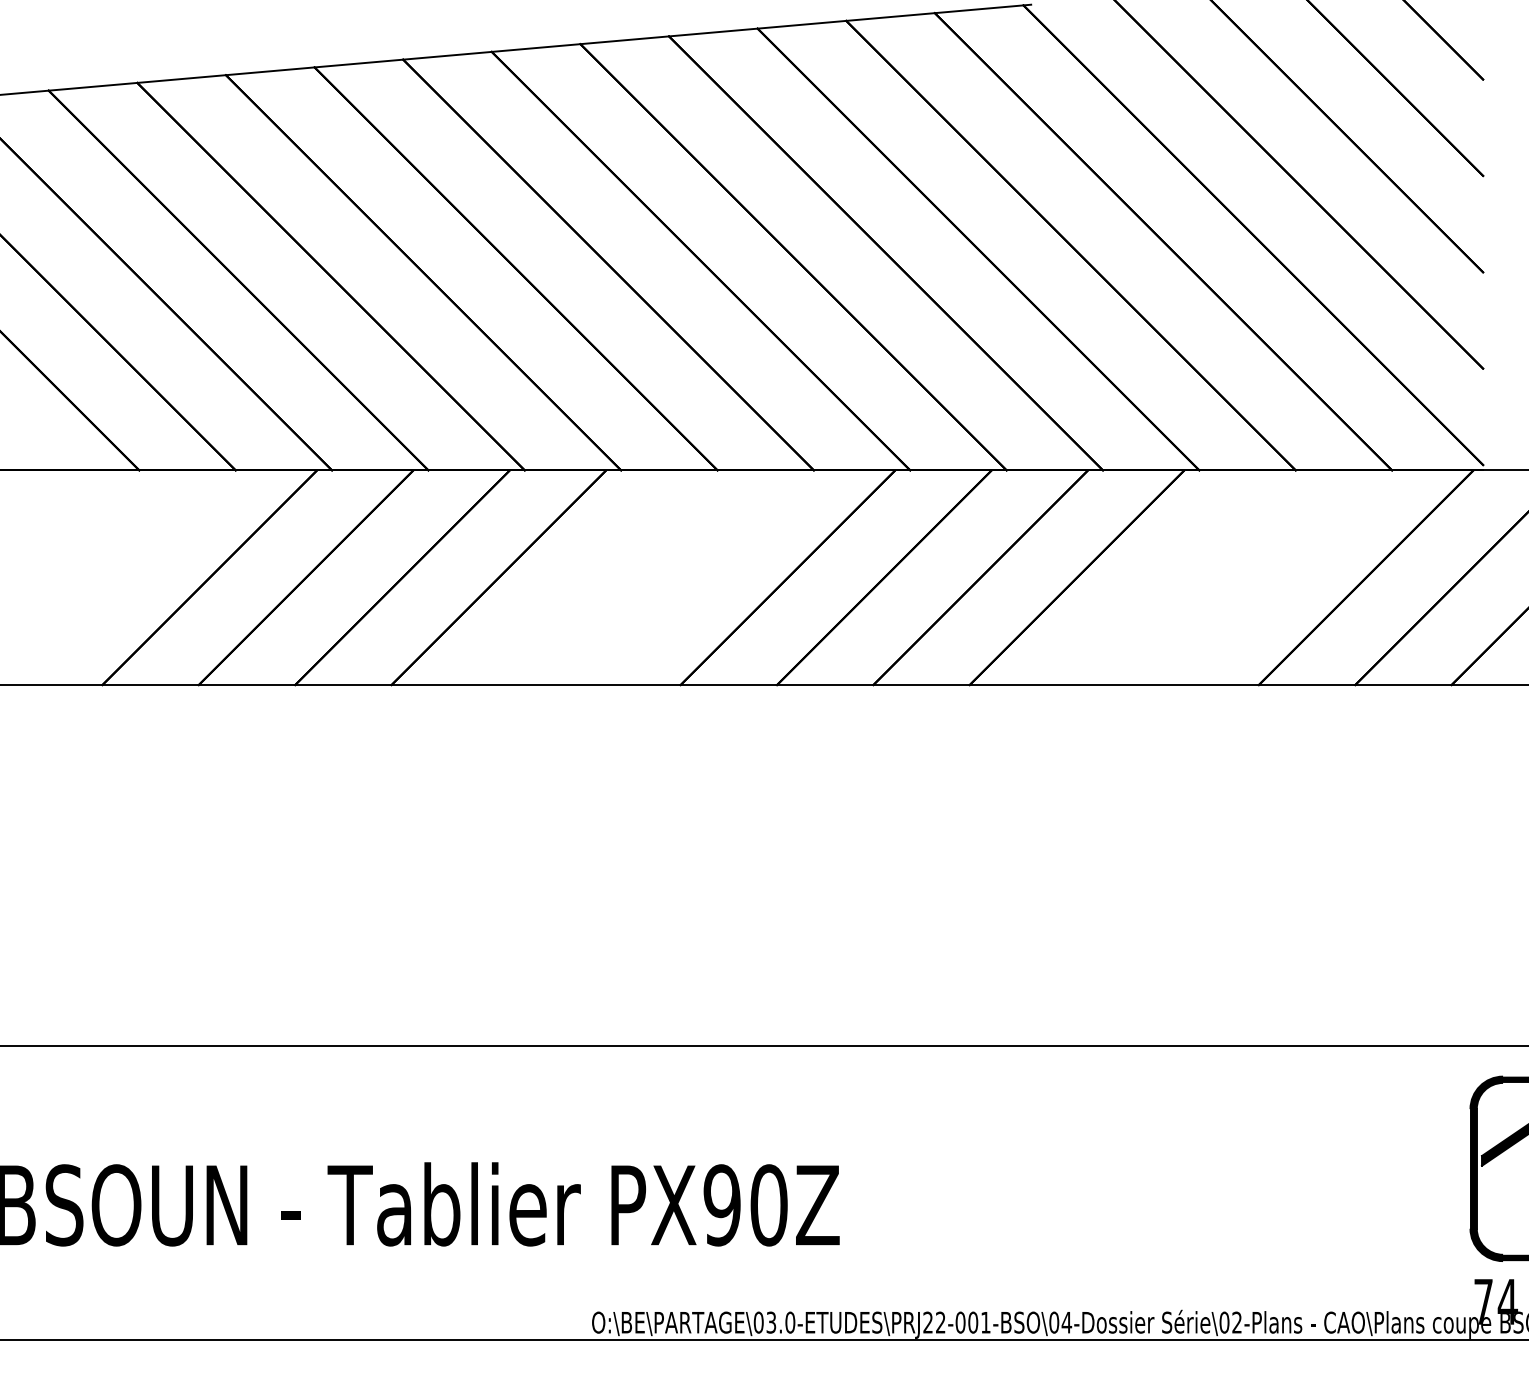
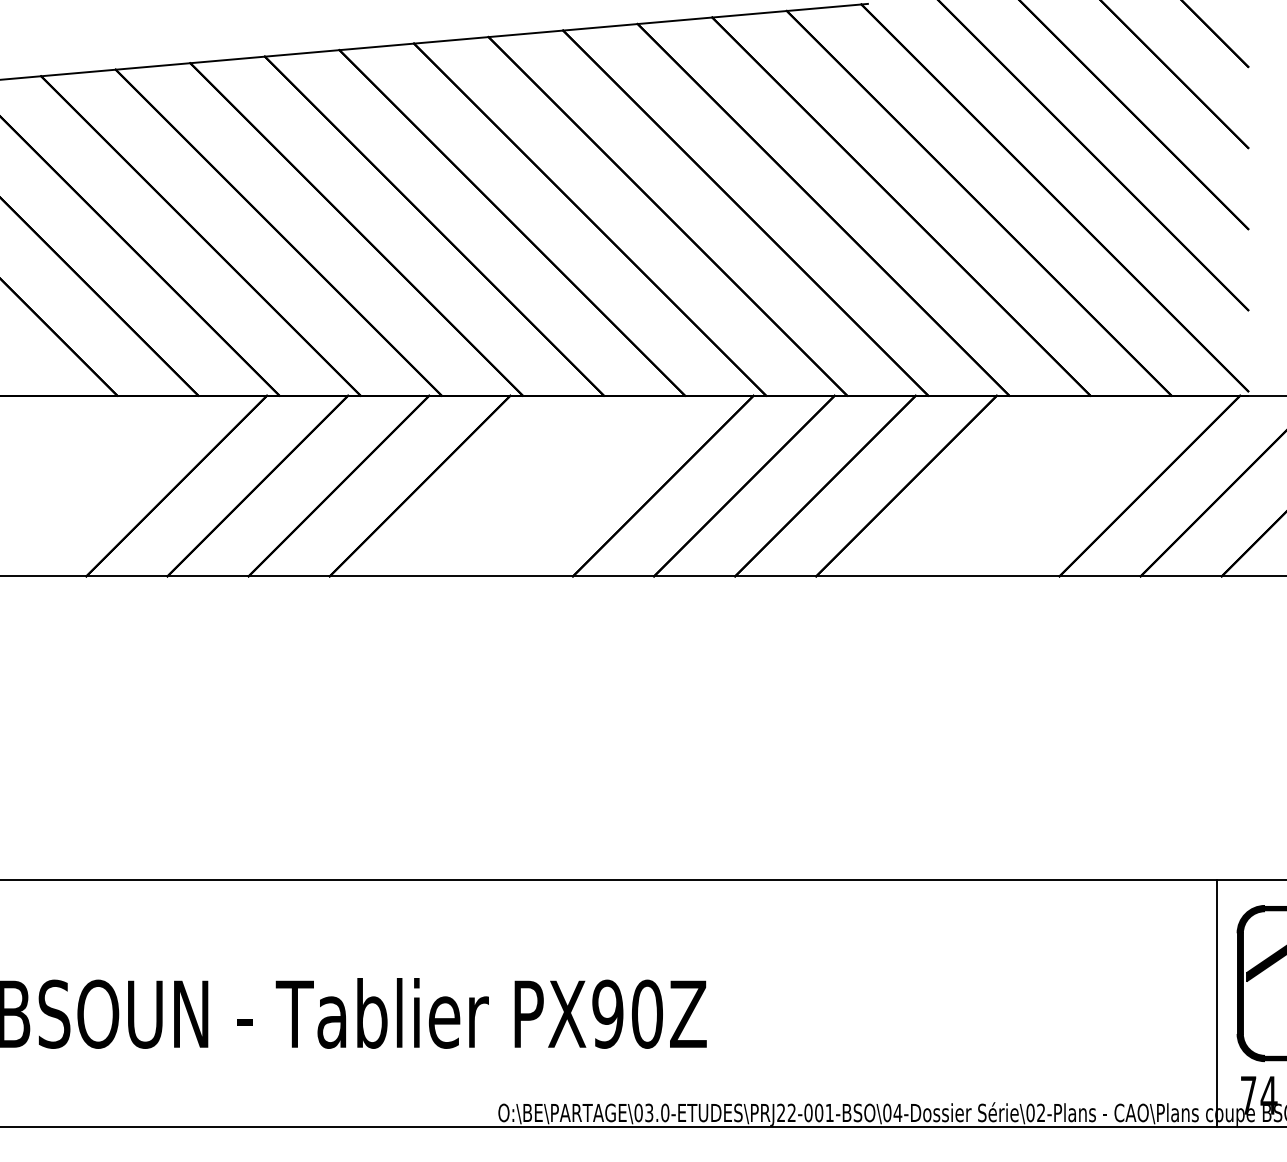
line: (1446, 1192) -> (1217, 1003), added

